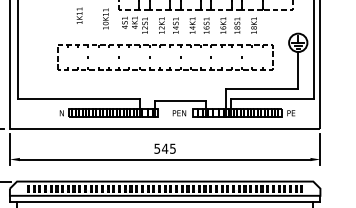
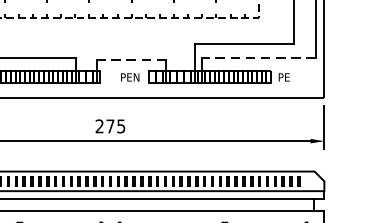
line: (272, 99) -> (258, 58), solid -> dashed
line: (179, 100) -> (130, 59), solid -> dashed
text: (161, 148) -> (105, 125), 545 -> 275

